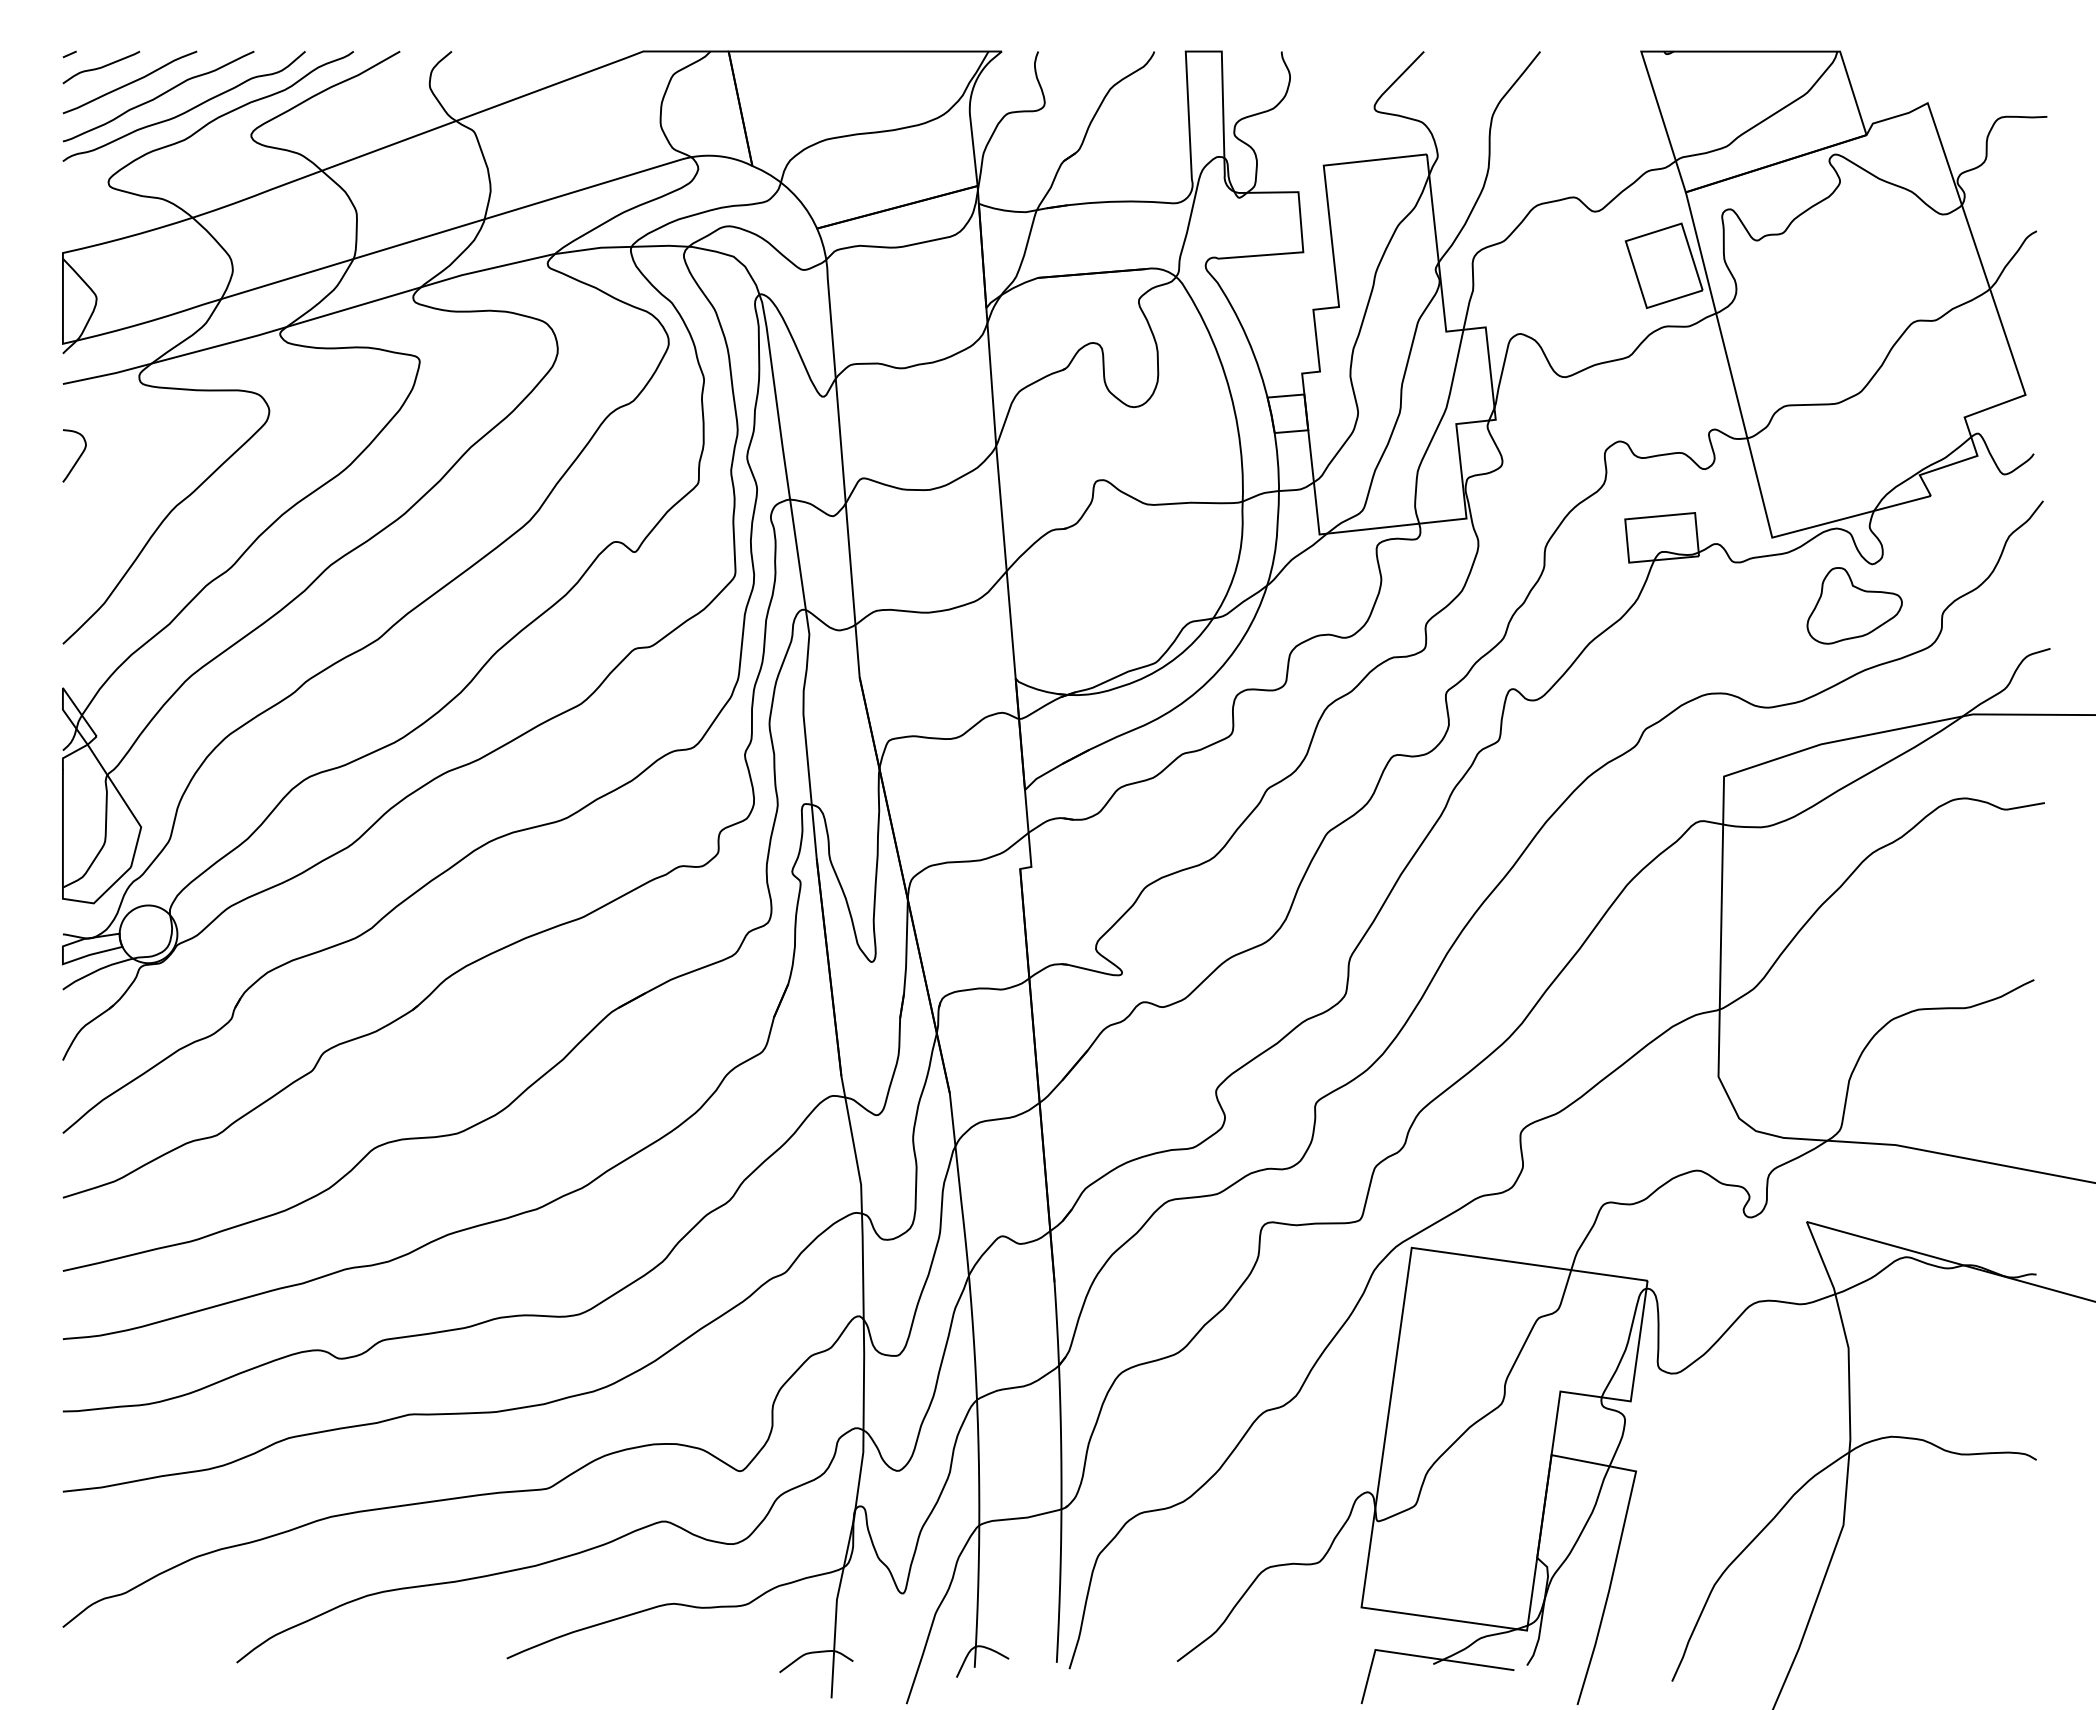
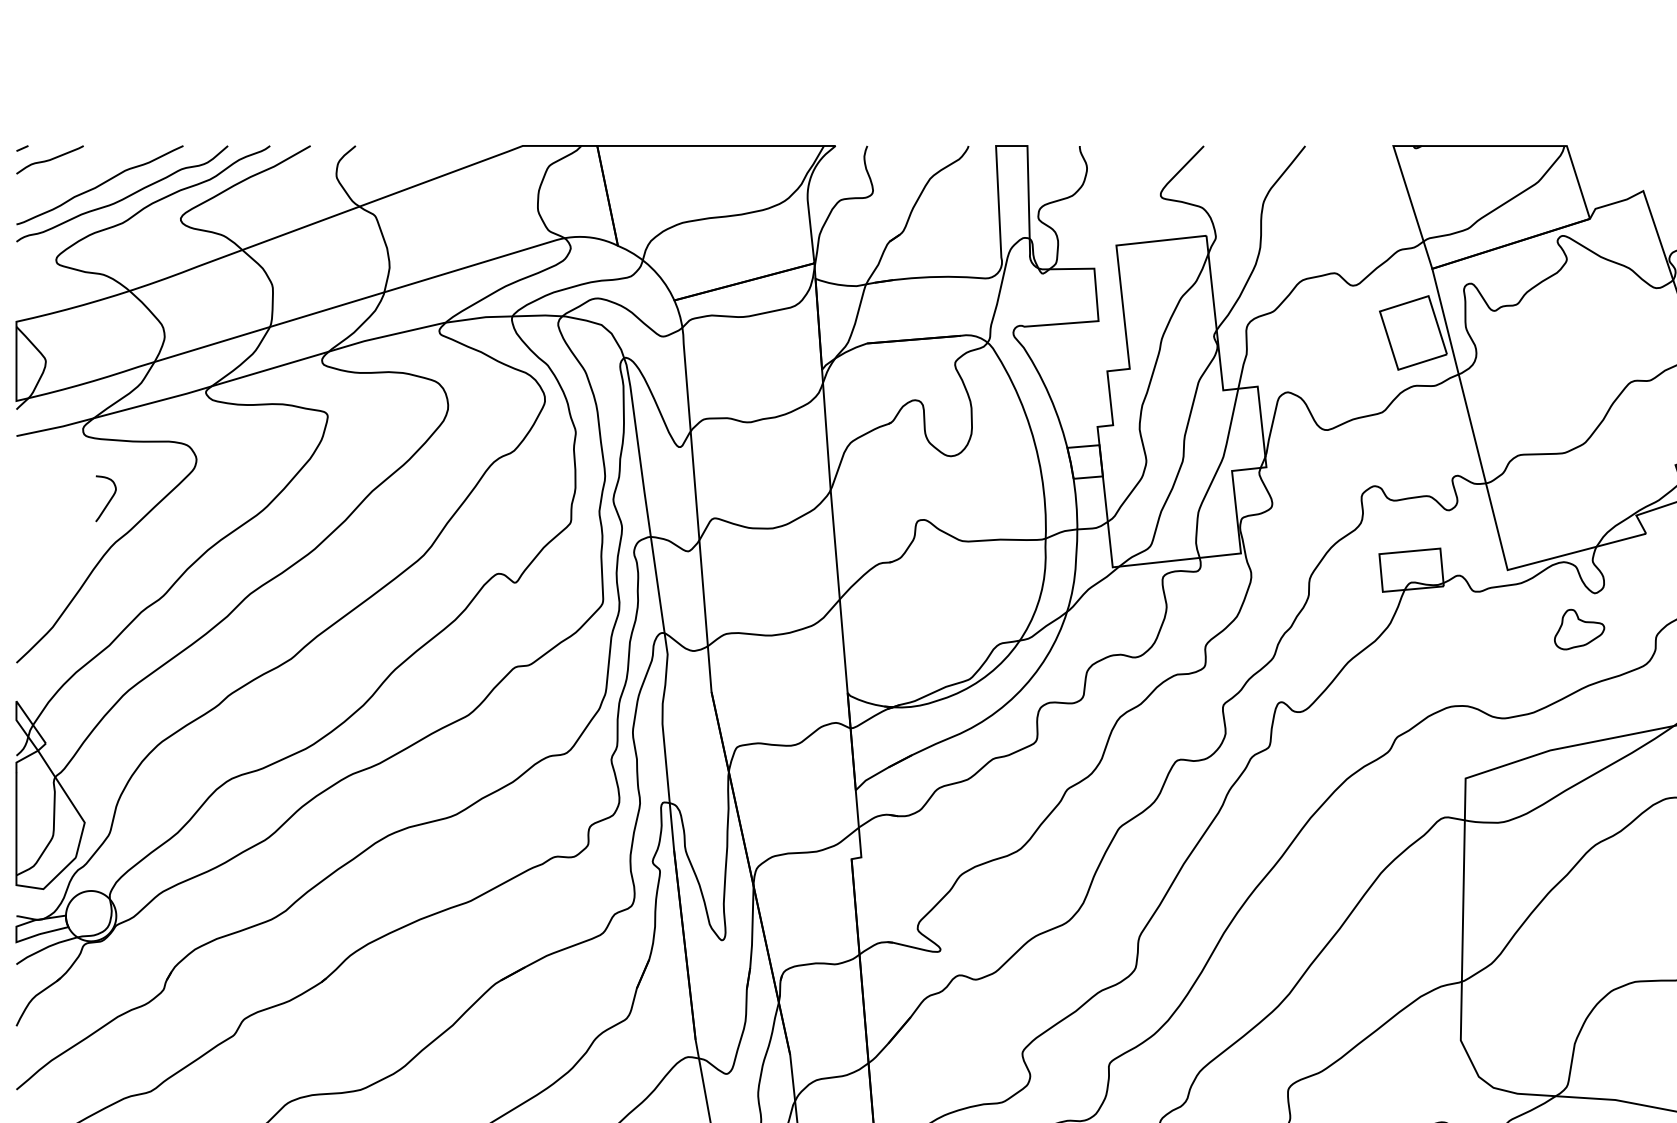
curve: (129, 82) -> (74, 173), removed
curve: (77, 458) -> (108, 501), moved
part: (1854, 605) -> (1579, 629), size x0.6

